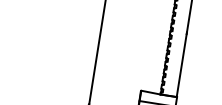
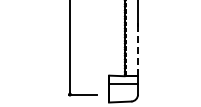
line: (181, 65) -> (137, 50), solid -> dashed

